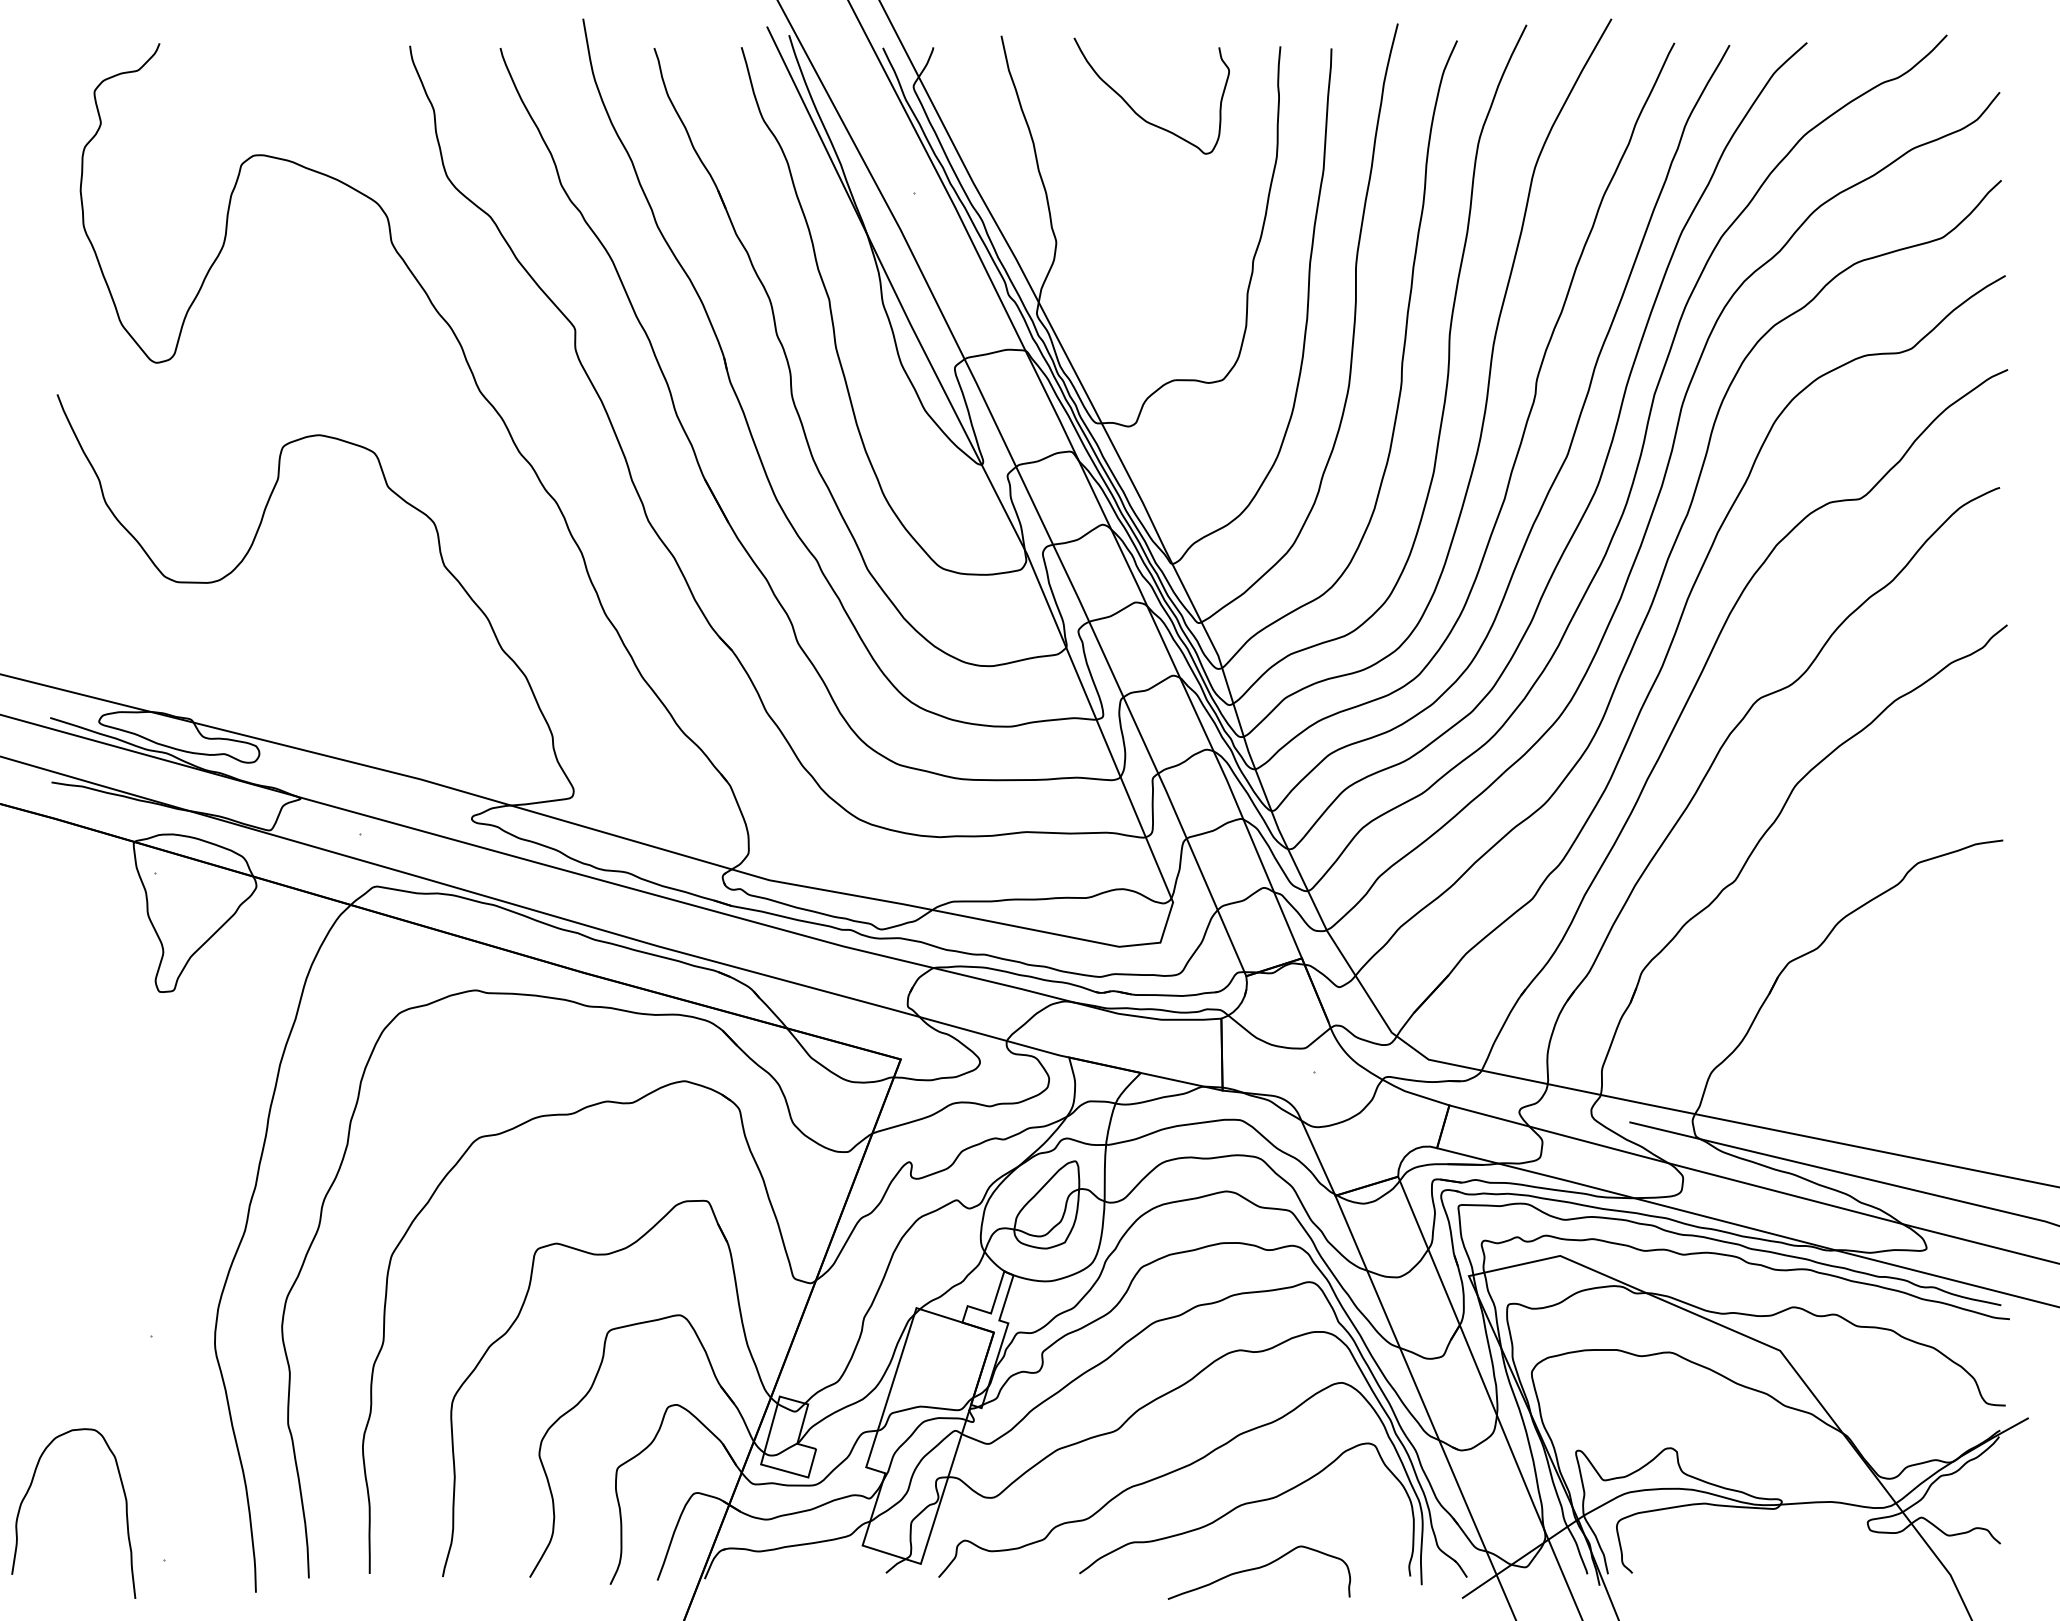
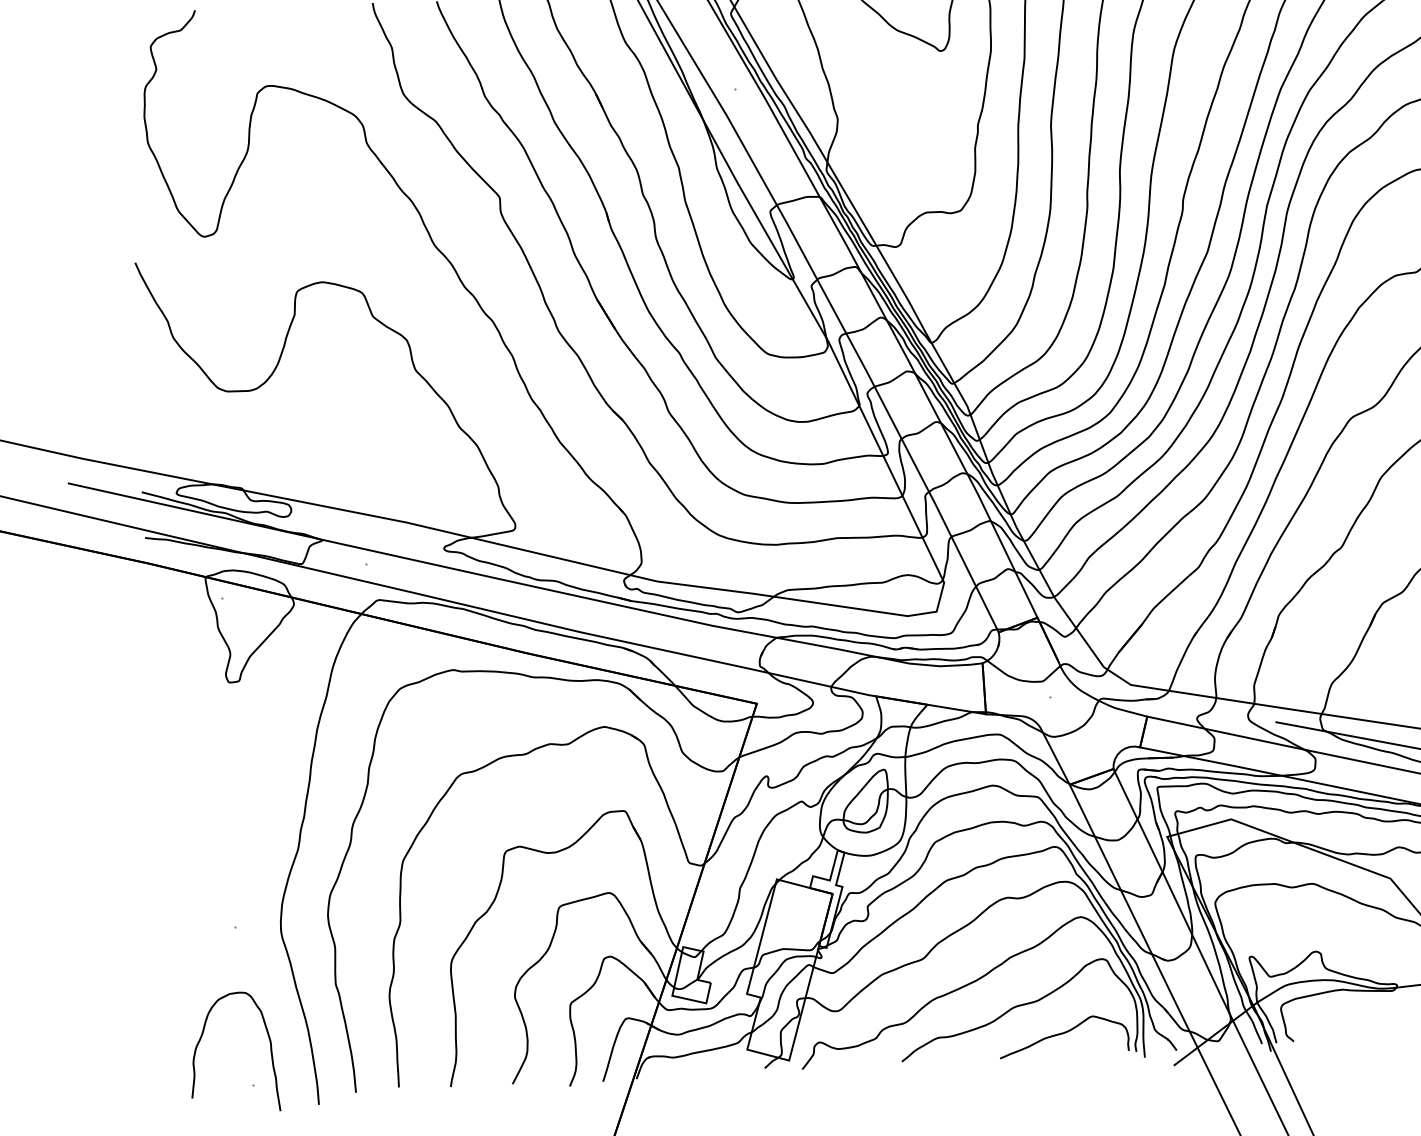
curve: (29, 1490) -> (201, 1038), moved
curve: (1257, 1569) -> (1062, 1034), moved

